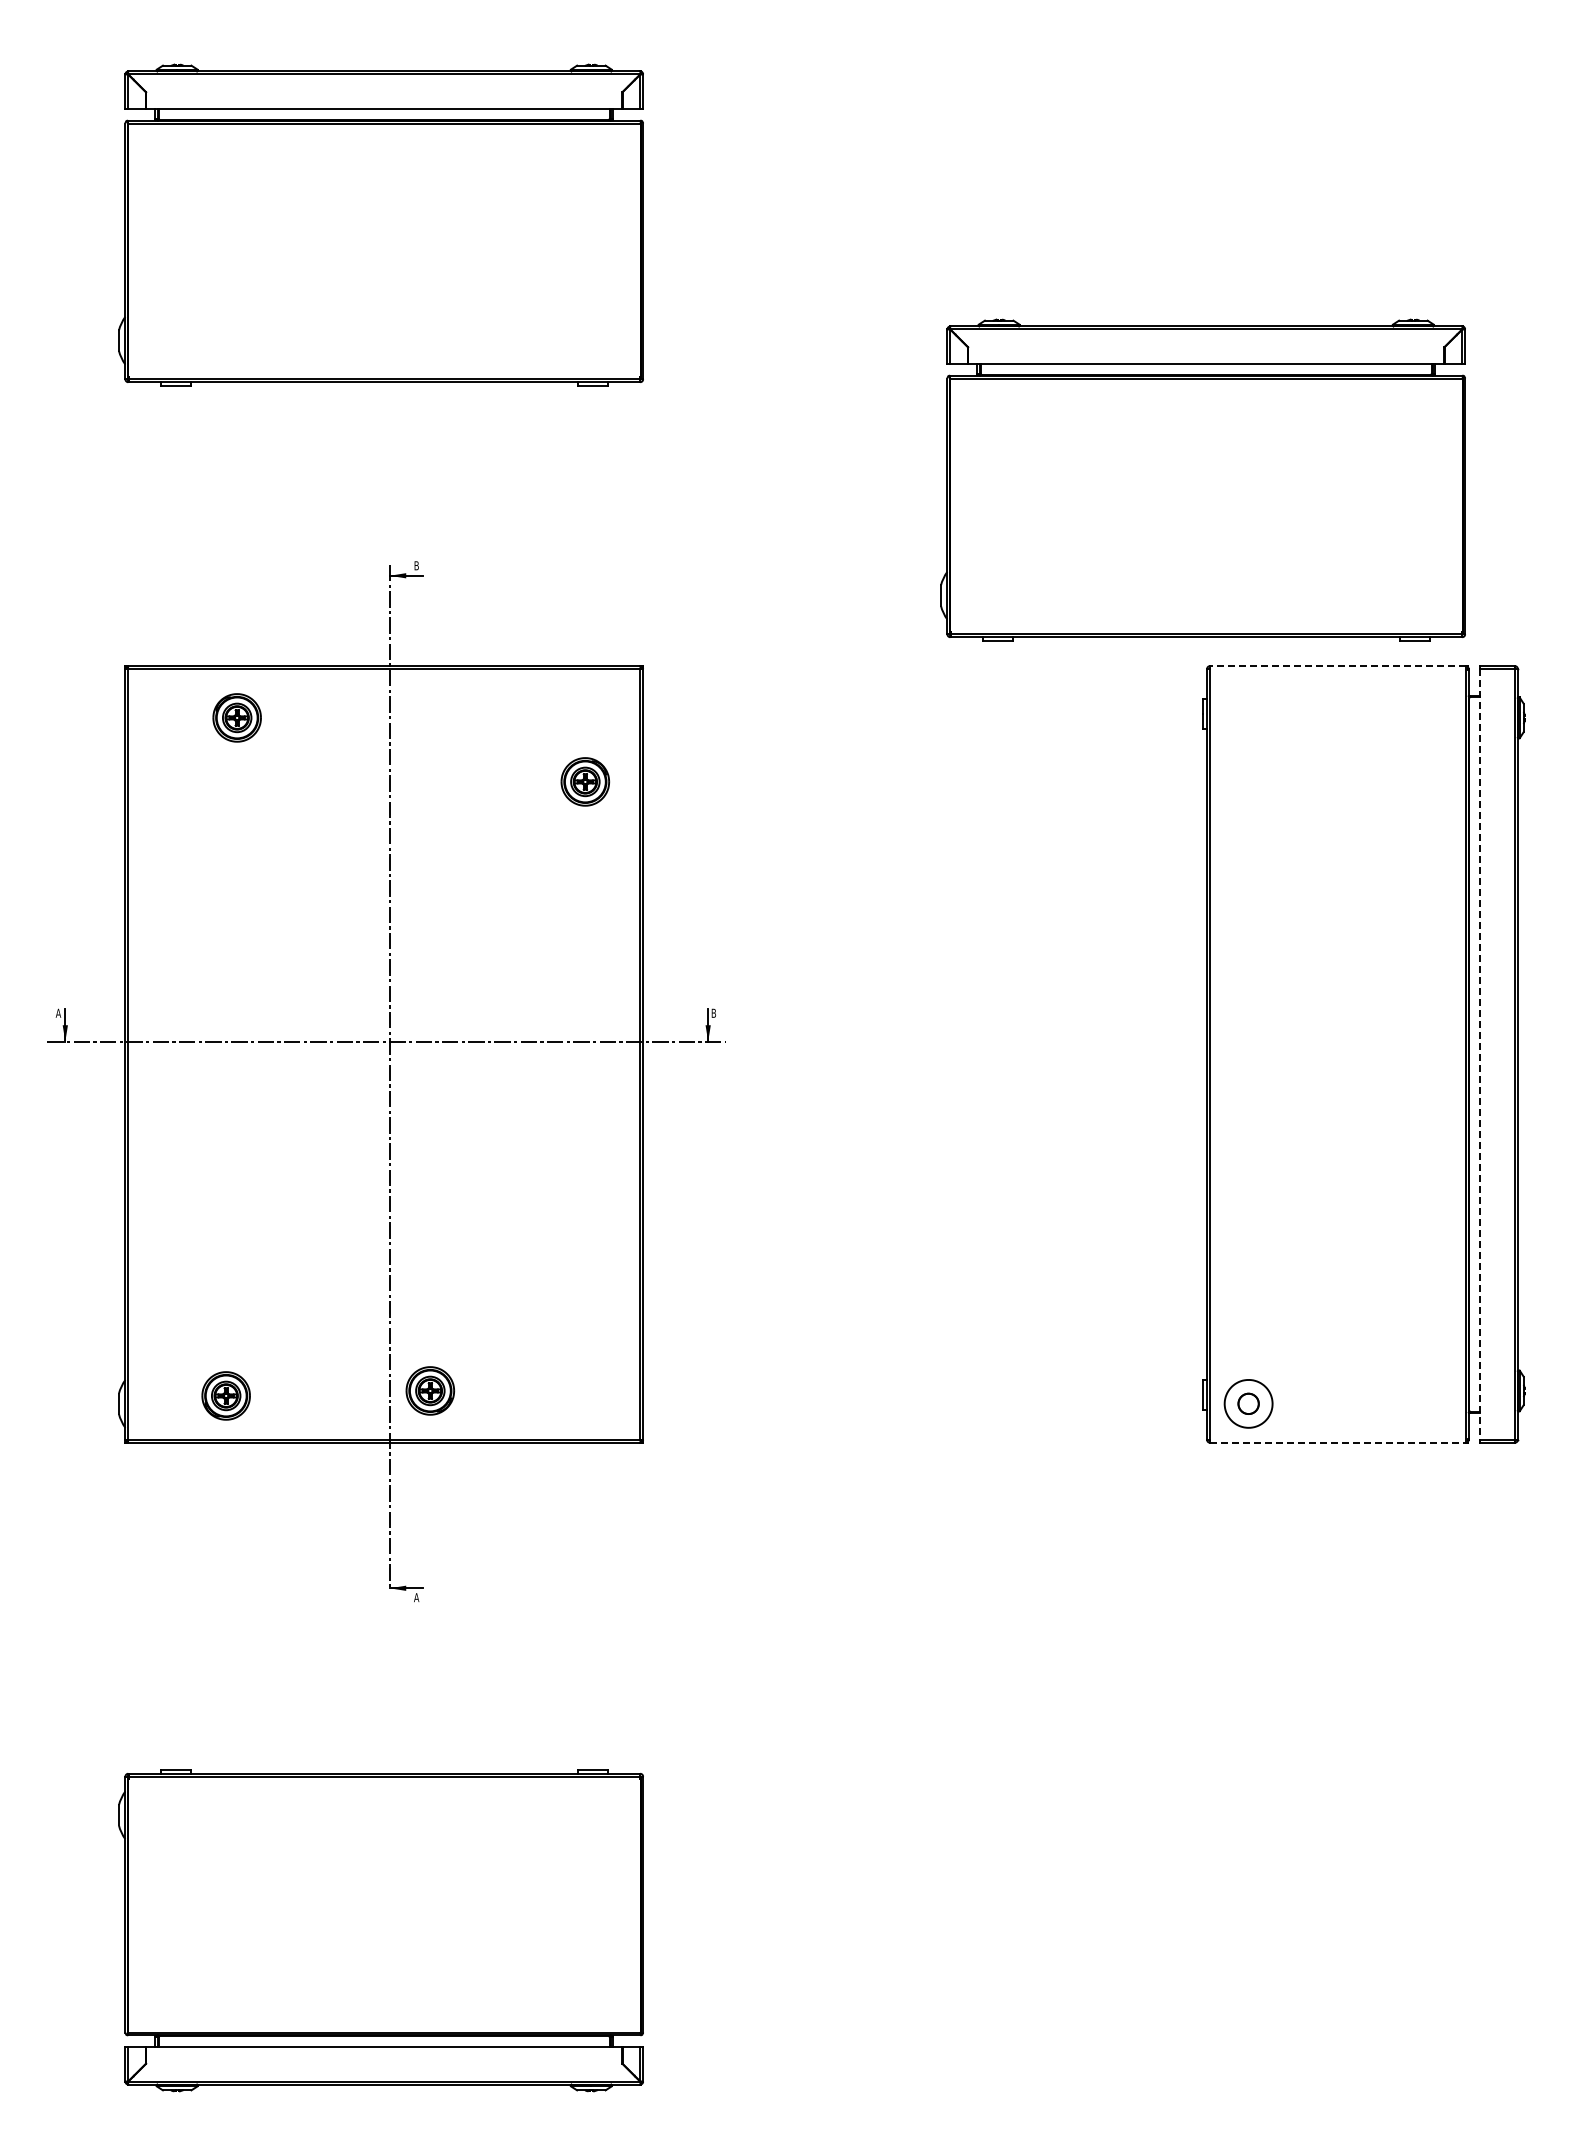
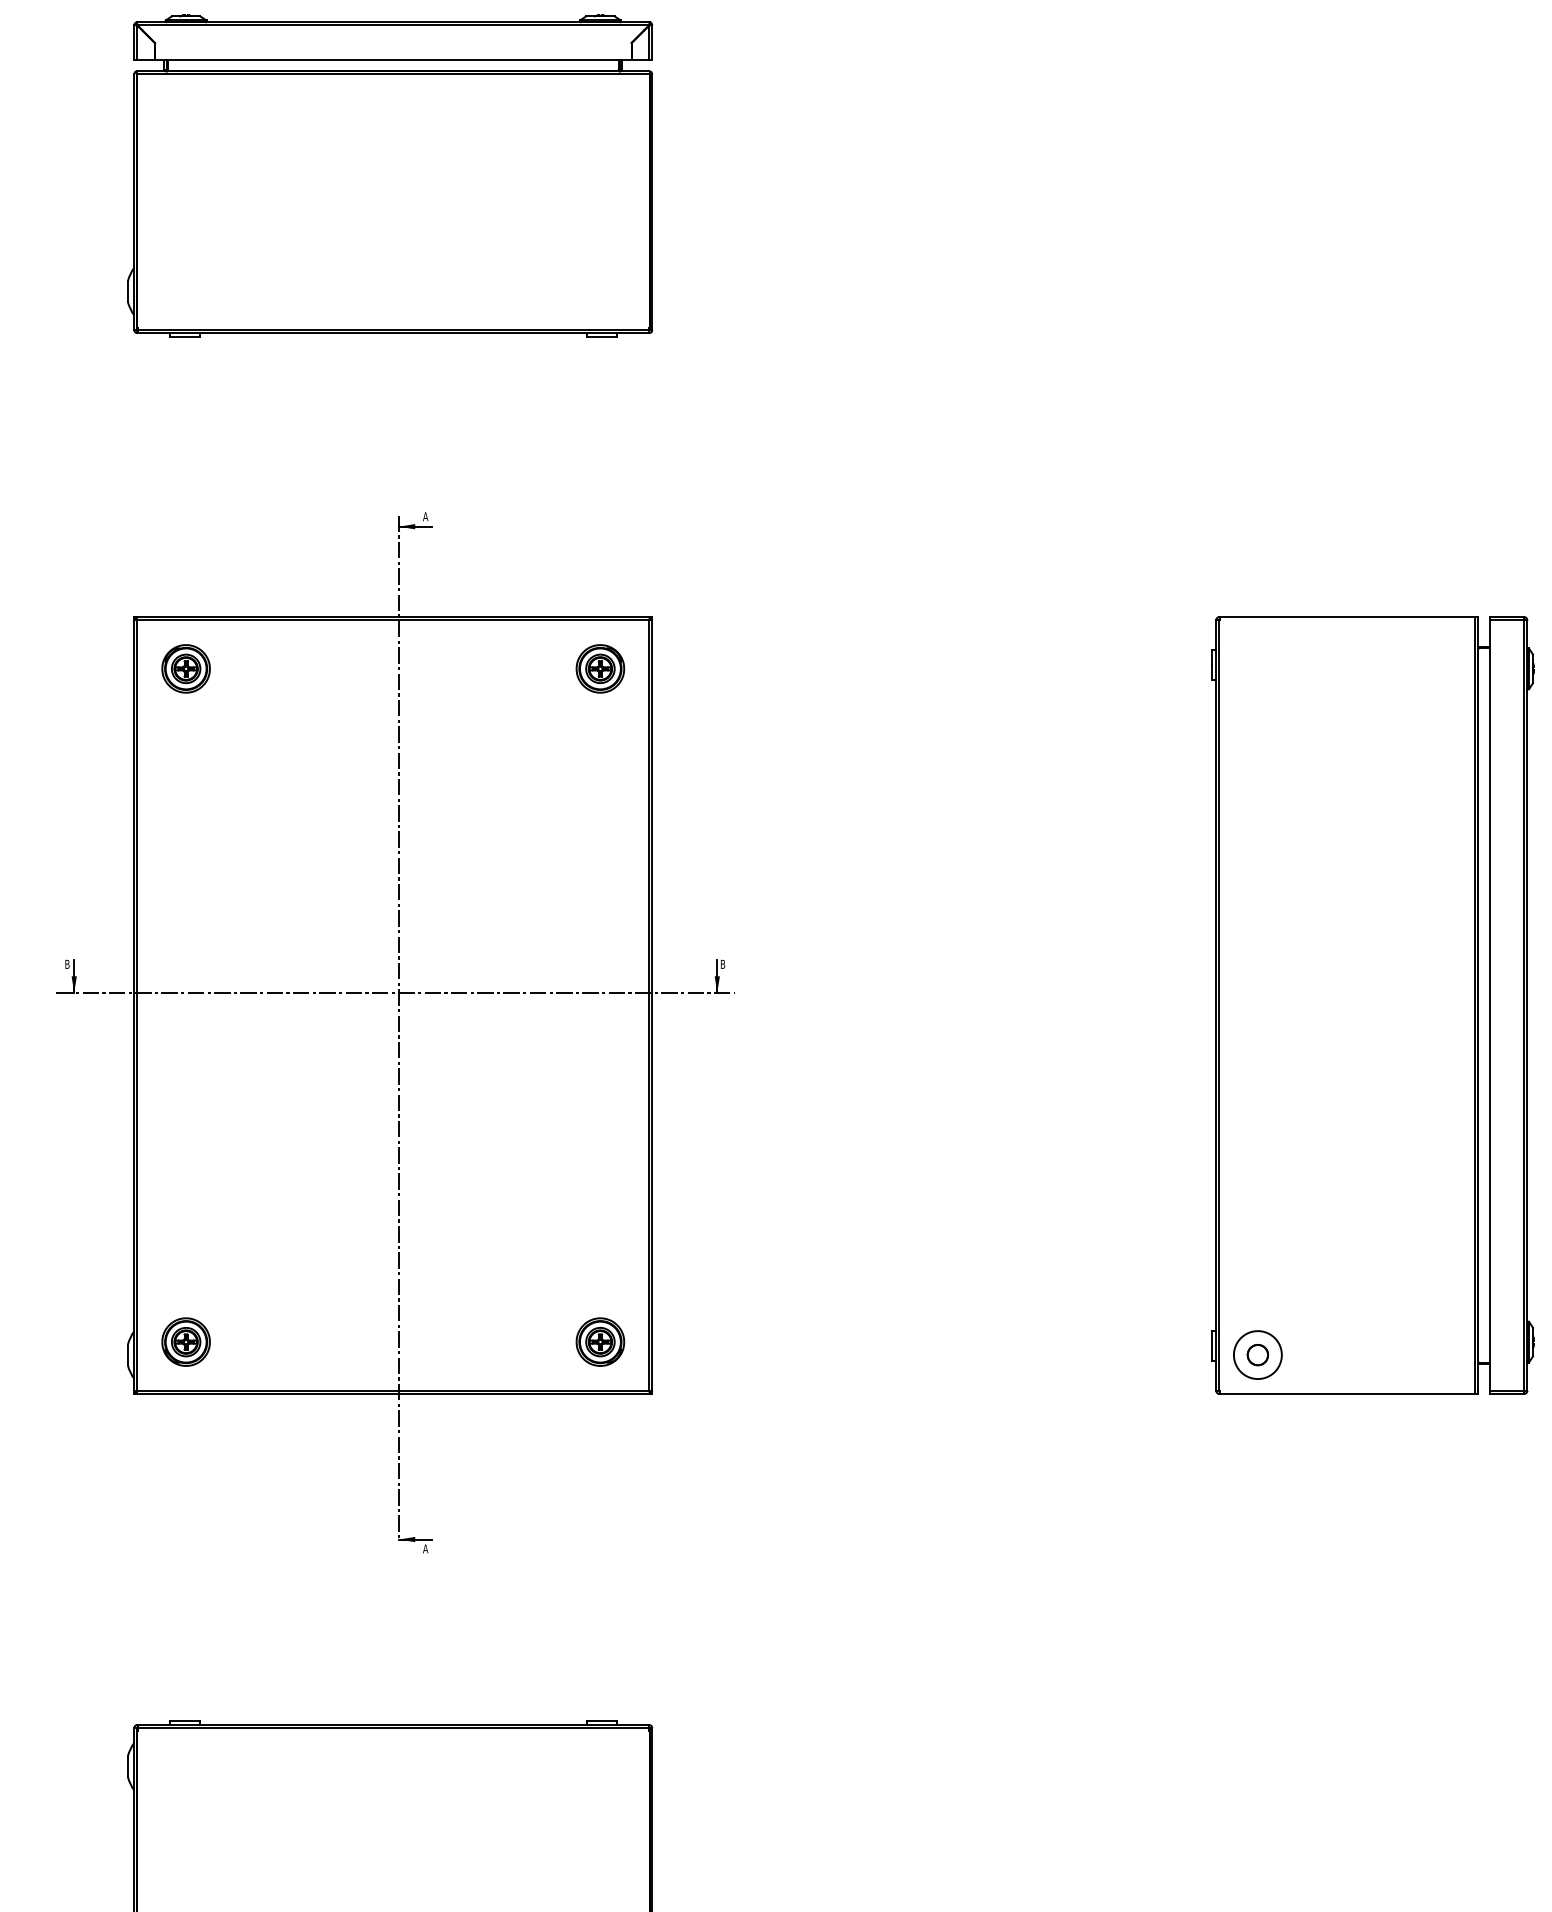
part: (1202, 479) -> (1211, 430), removed
text: (416, 565) -> (425, 516), B -> A
line: (1338, 666) -> (1347, 617), dashed -> solid
part: (236, 717) -> (185, 668), moved
part: (585, 781) -> (600, 668), moved
text: (58, 1012) -> (67, 963), A -> B
line: (1480, 1054) -> (1489, 1005), dashed -> solid
part: (430, 1390) -> (600, 1341), moved
part: (225, 1395) -> (185, 1341), moved
line: (1338, 1442) -> (1347, 1393), dashed -> solid

